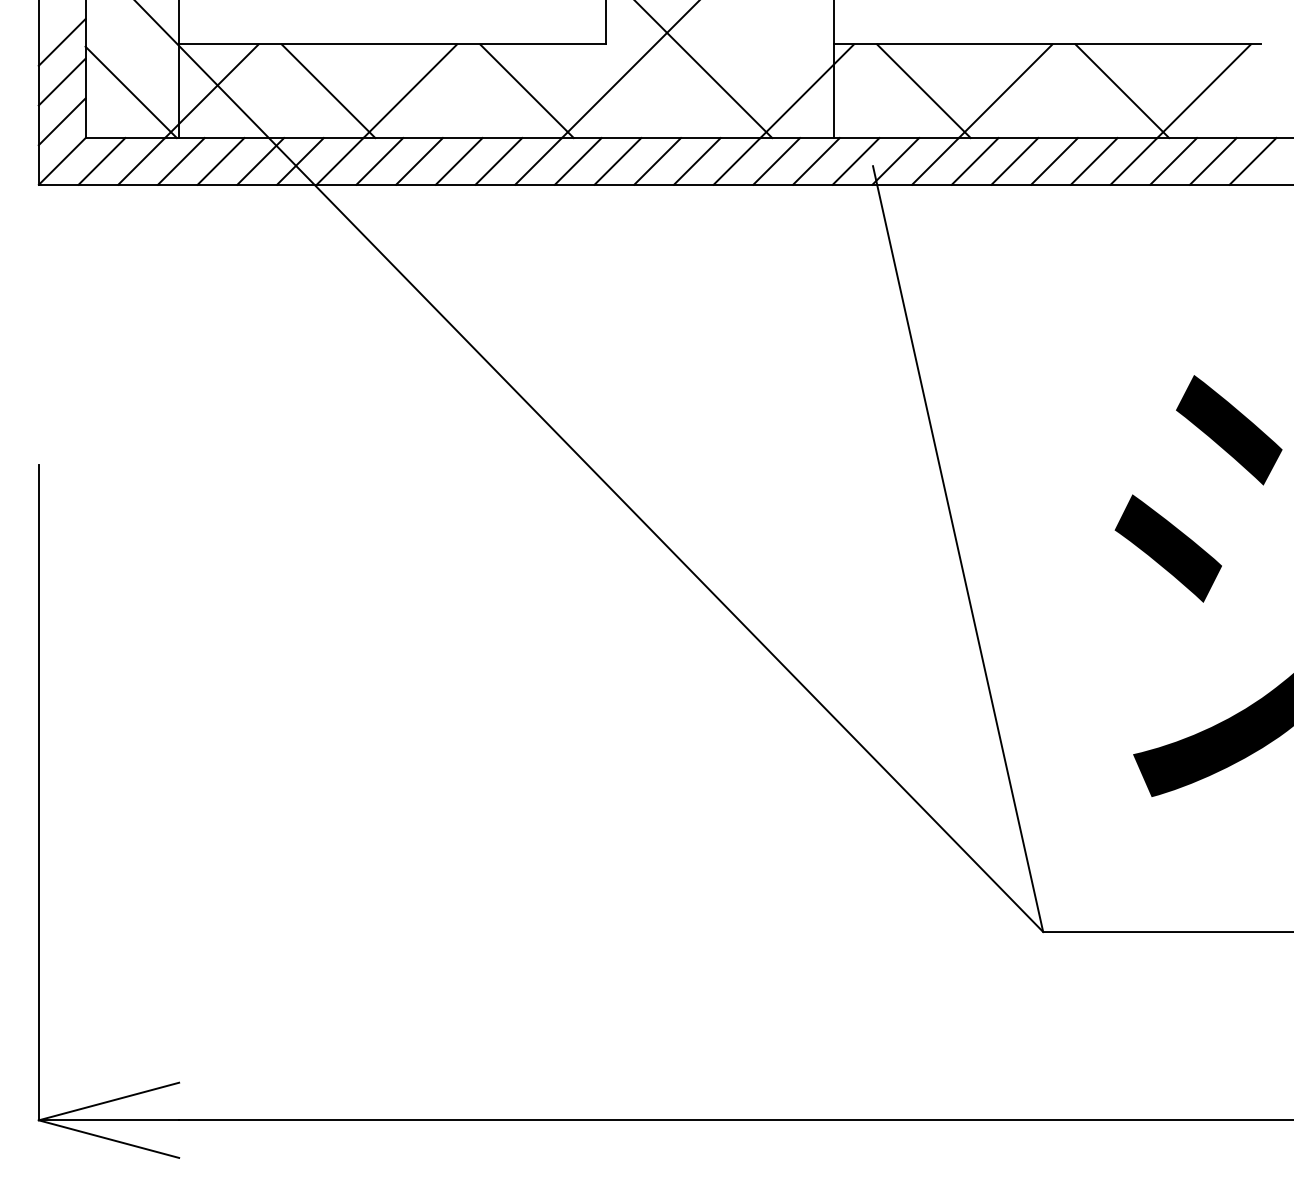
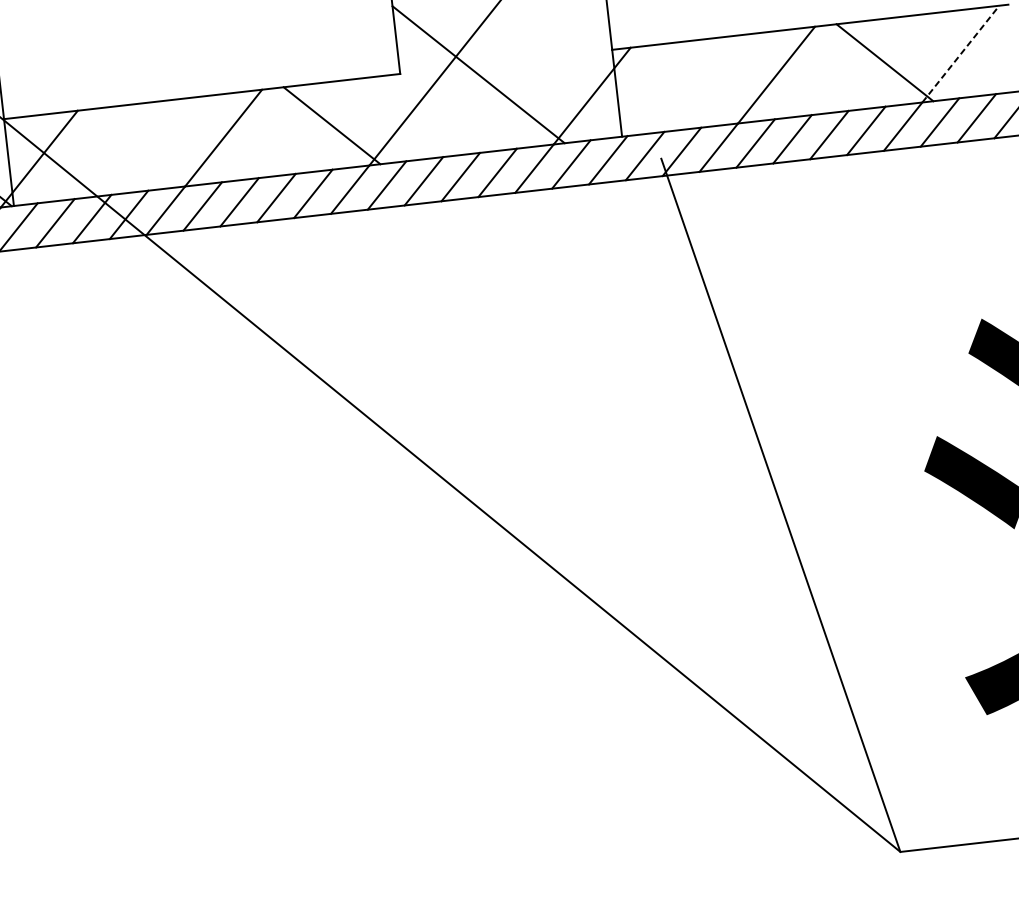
line: (1204, 90) -> (961, 53), solid -> dashed
line: (328, 91) -> (147, 146), removed
line: (923, 91) -> (700, 84), removed

